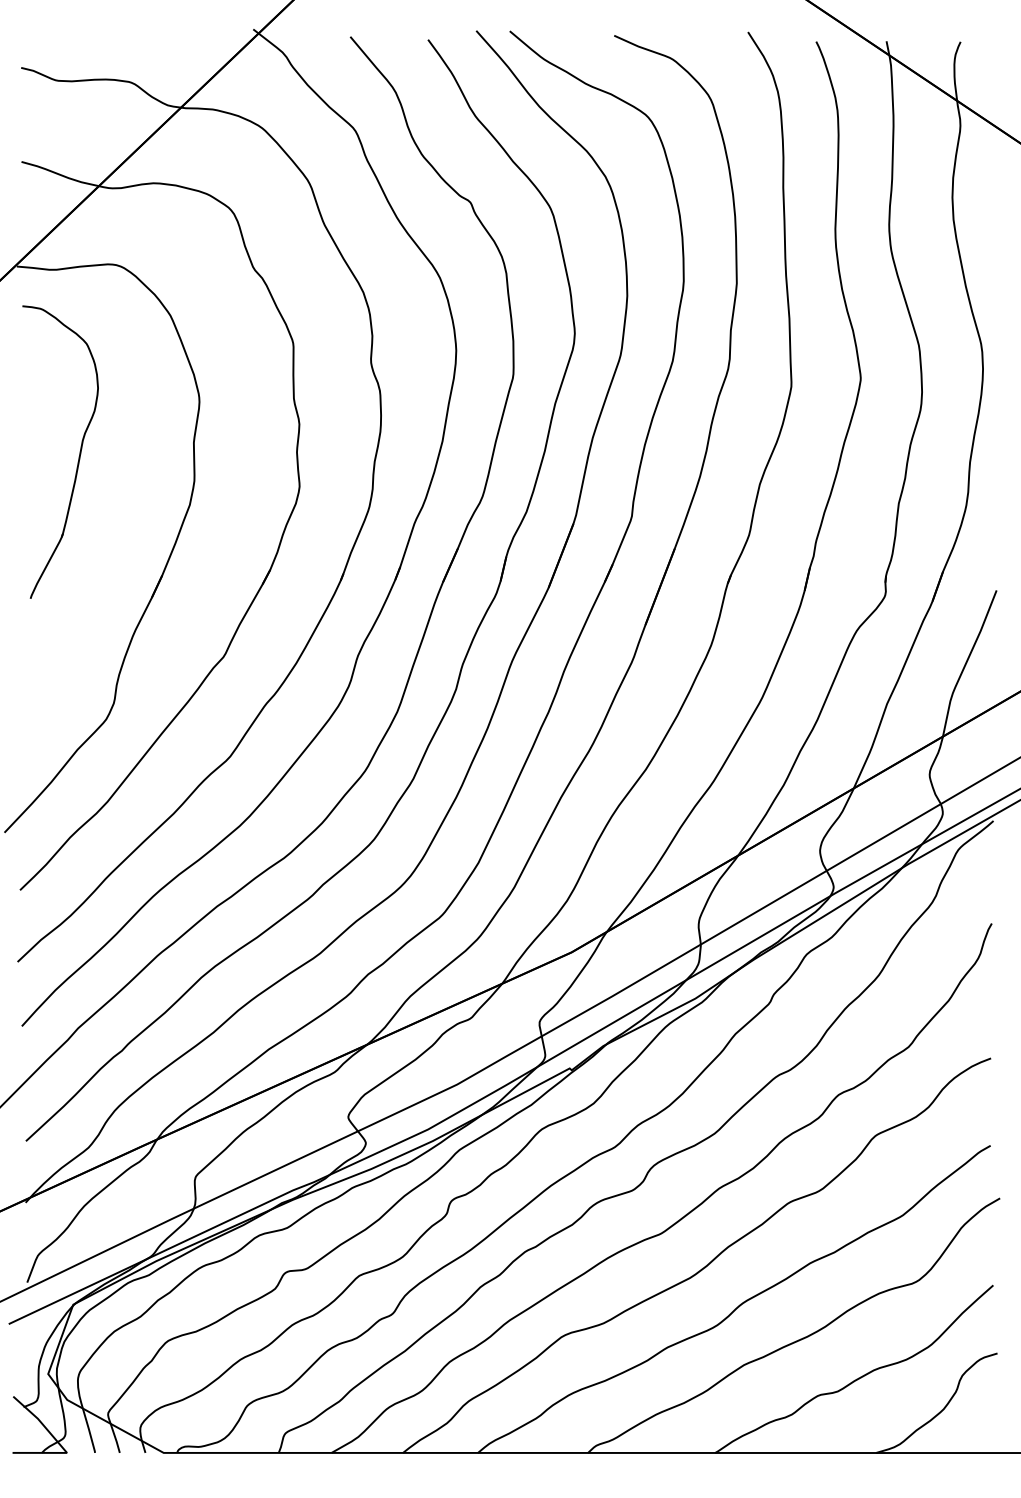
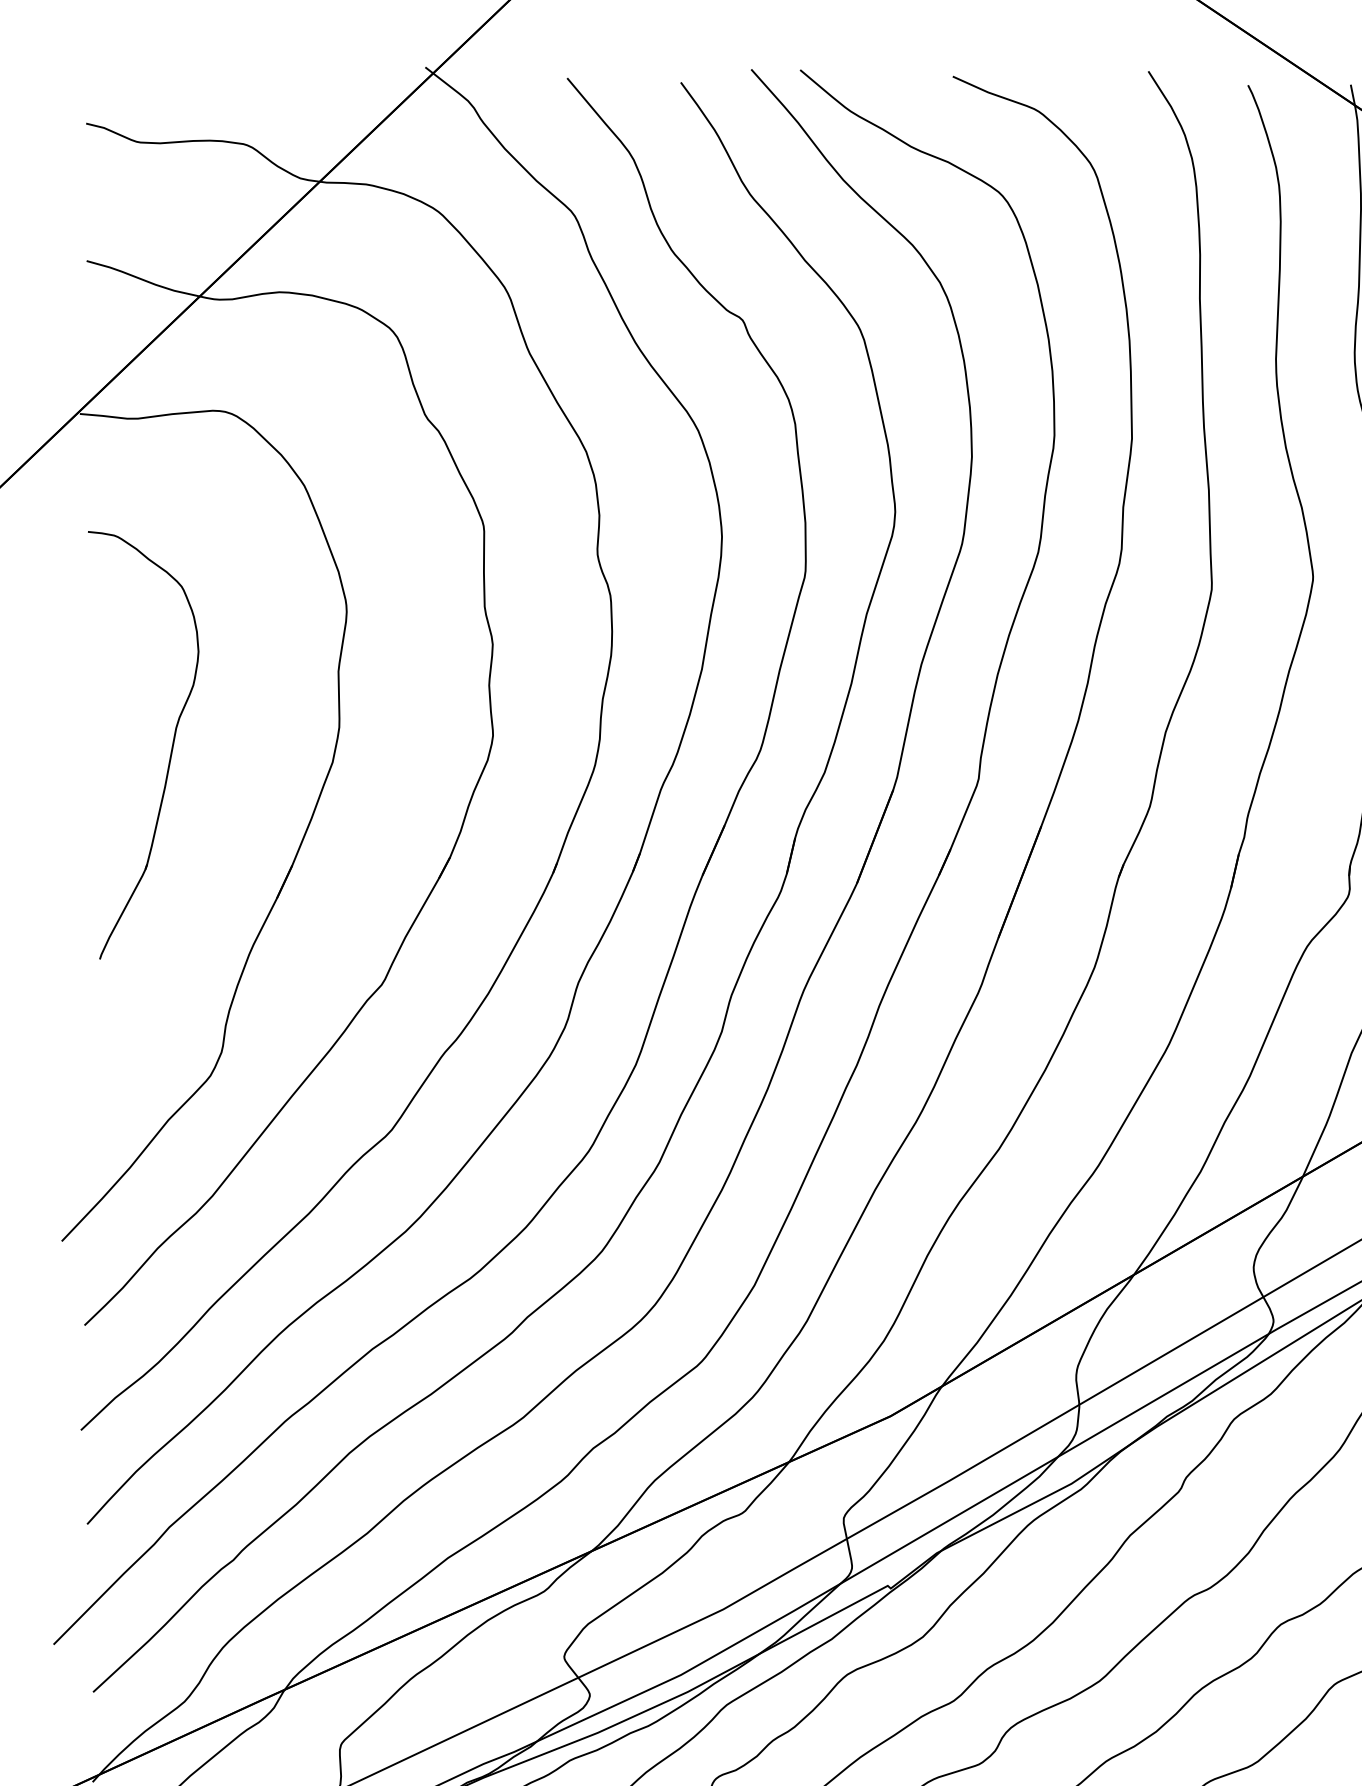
part: (78, 456) -> (169, 751), moved

